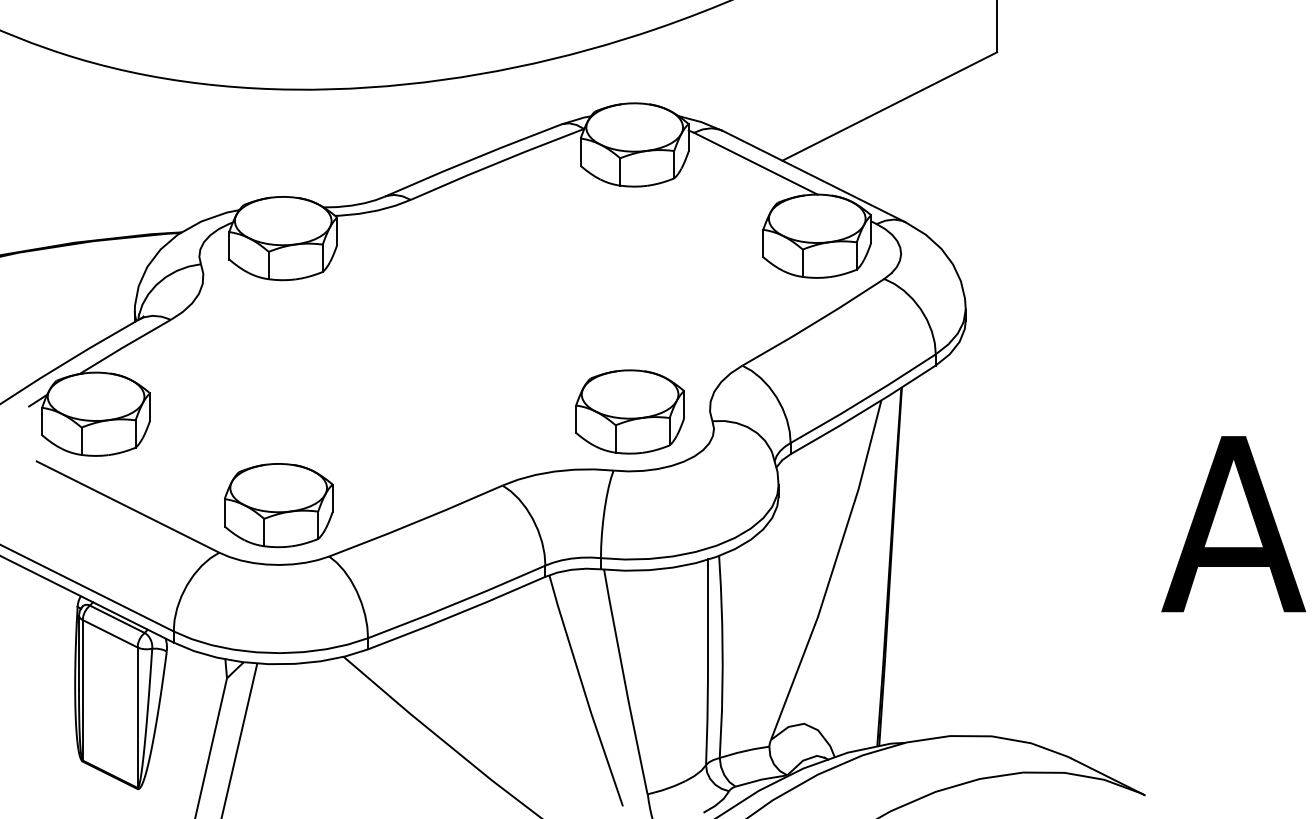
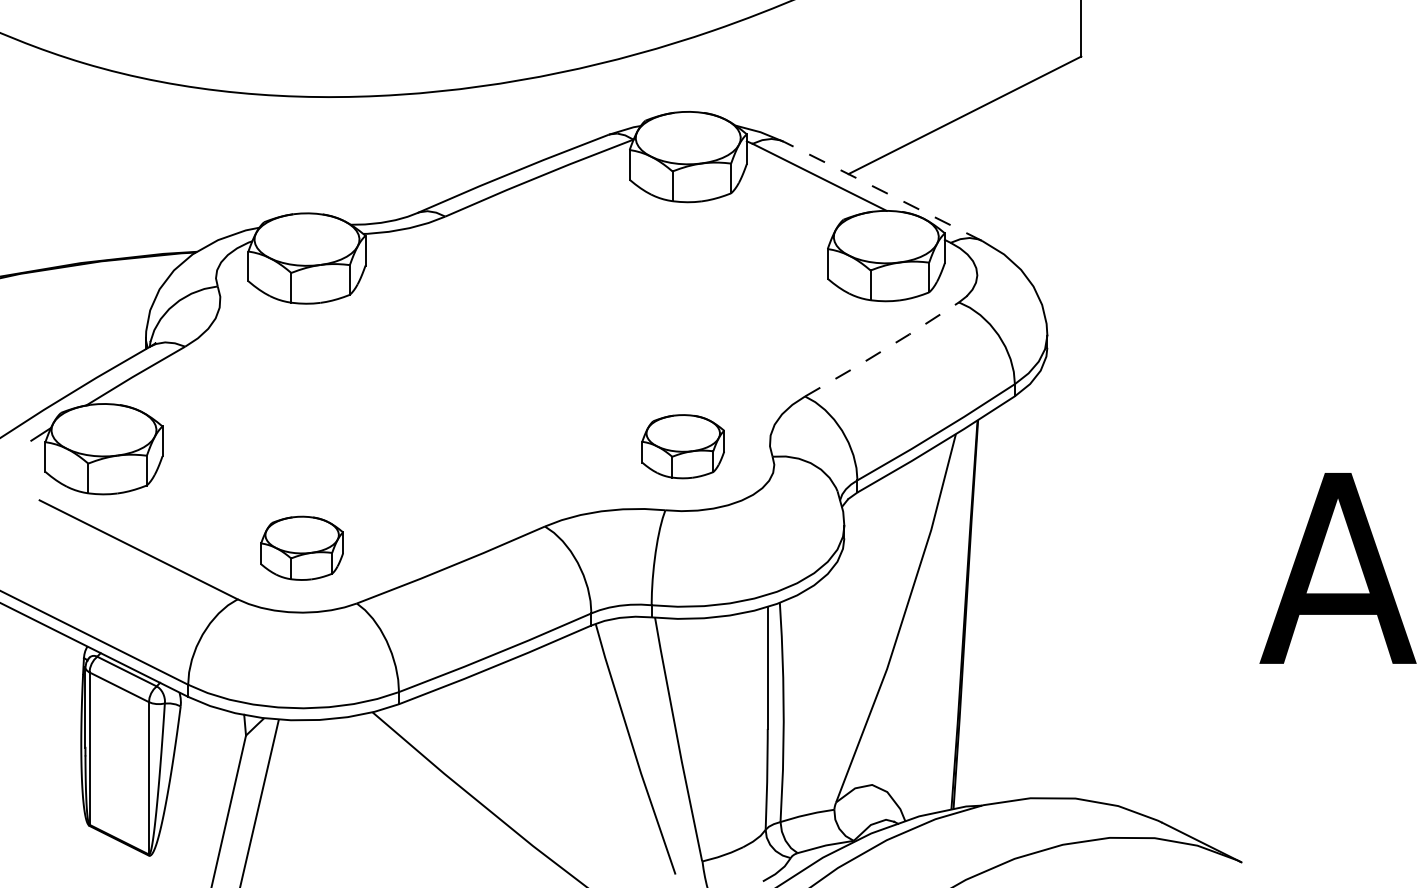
line: (813, 176) -> (882, 191), solid -> dashed
line: (814, 323) -> (883, 350), solid -> dashed
part: (629, 411) -> (682, 446), size x0.7
part: (278, 505) -> (301, 548), size x0.7

